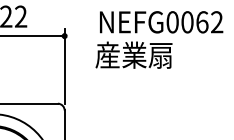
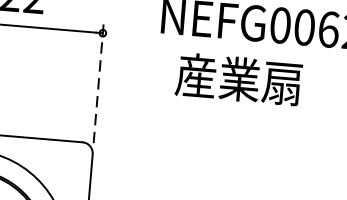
text: (133, 54) -> (238, 78), moved
line: (64, 66) -> (98, 82), solid -> dashed

